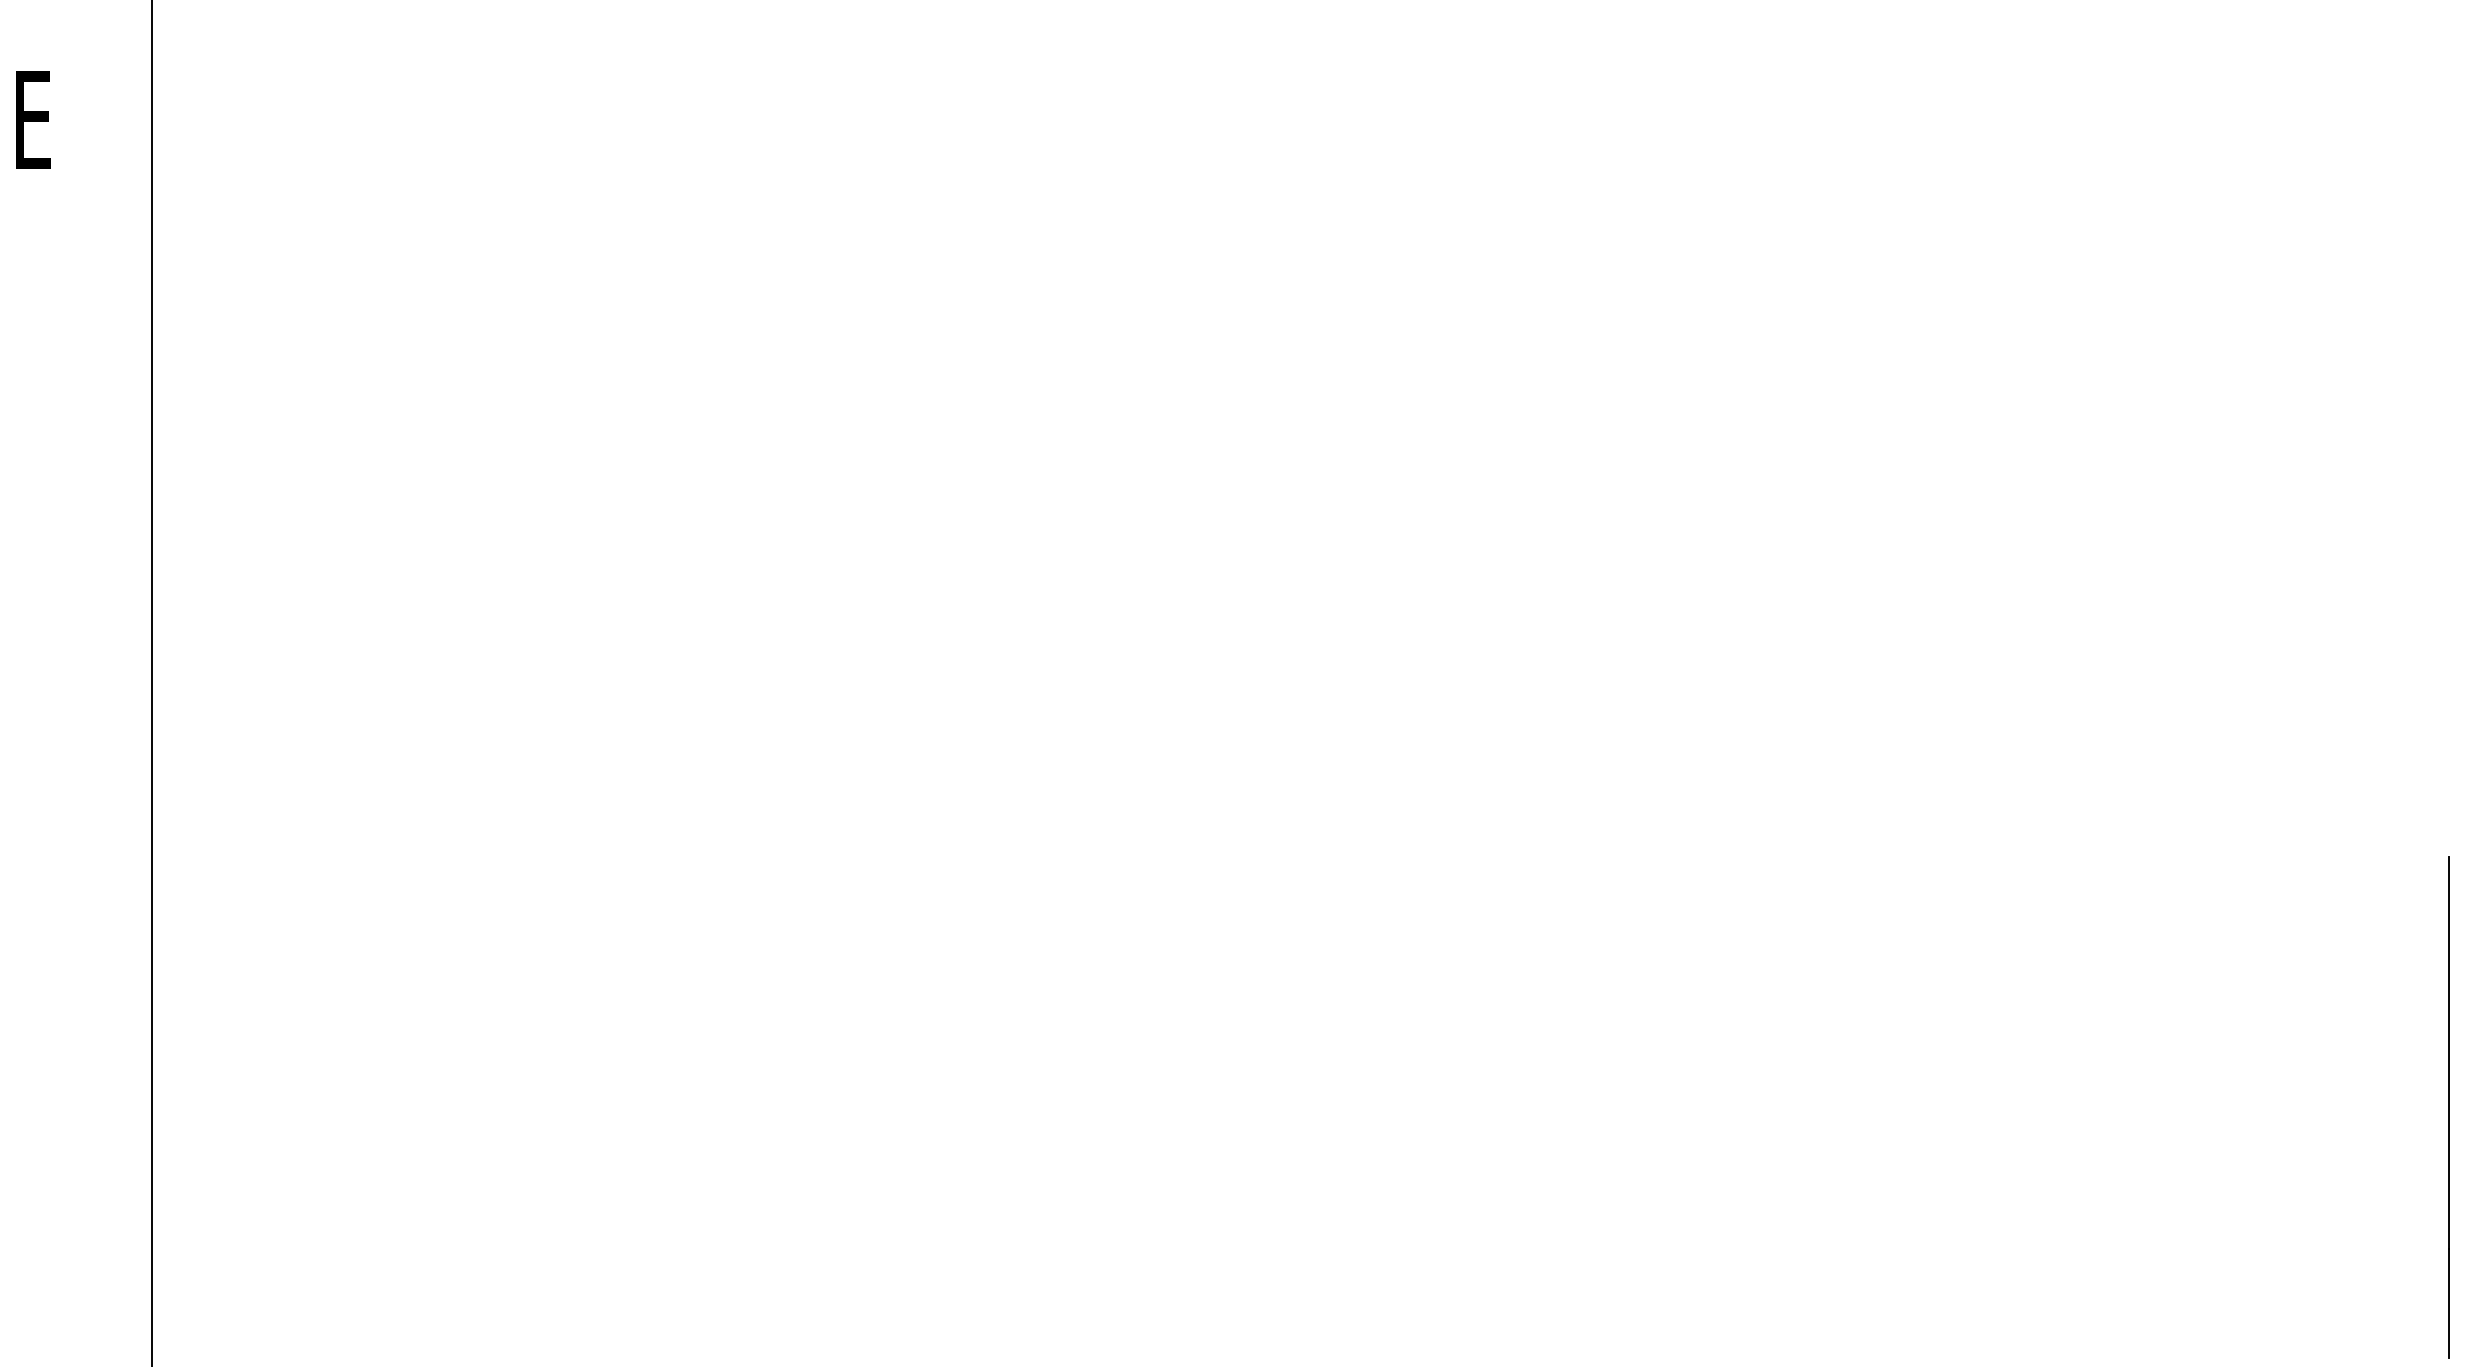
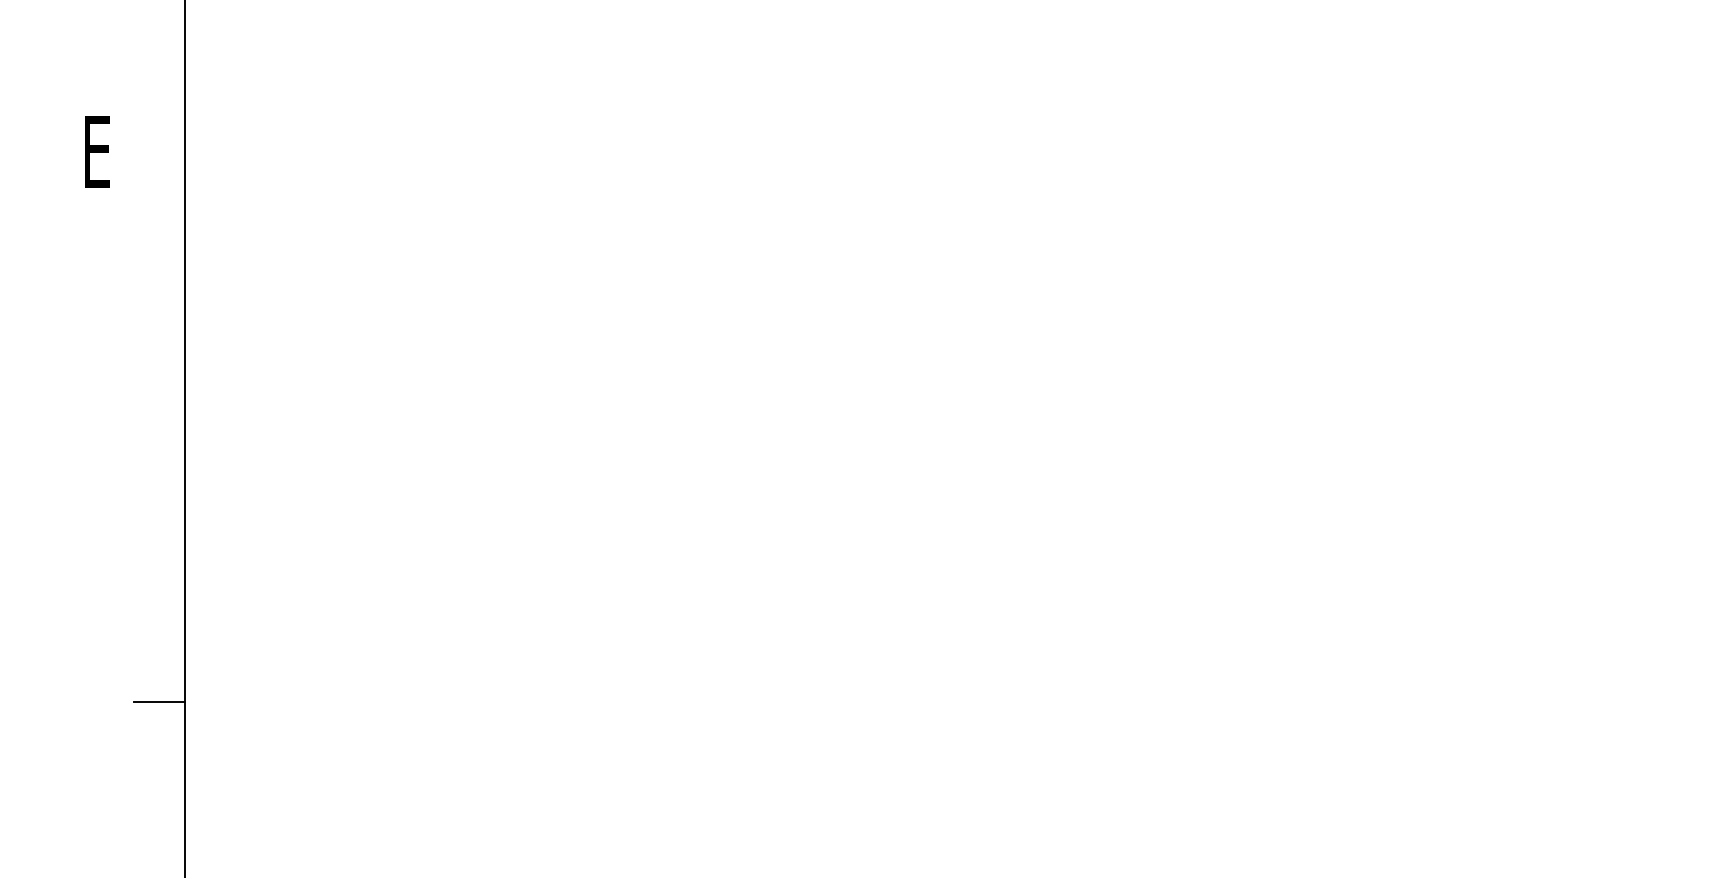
line: (117, 866) -> (159, 701), added

